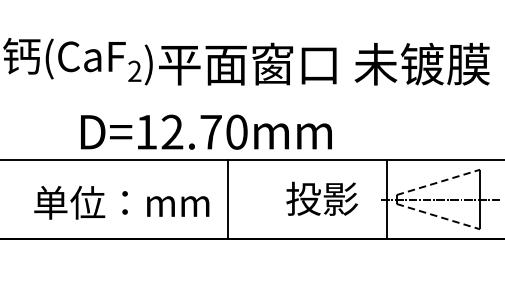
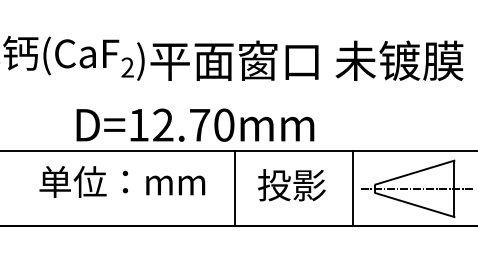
line: (439, 182) -> (415, 172), dashed -> solid
line: (228, 199) -> (235, 188), moved
text: (321, 199) -> (291, 185), moved
line: (386, 199) -> (352, 188), moved
text: (121, 202) -> (122, 181), moved
line: (439, 217) -> (415, 205), dashed -> solid

